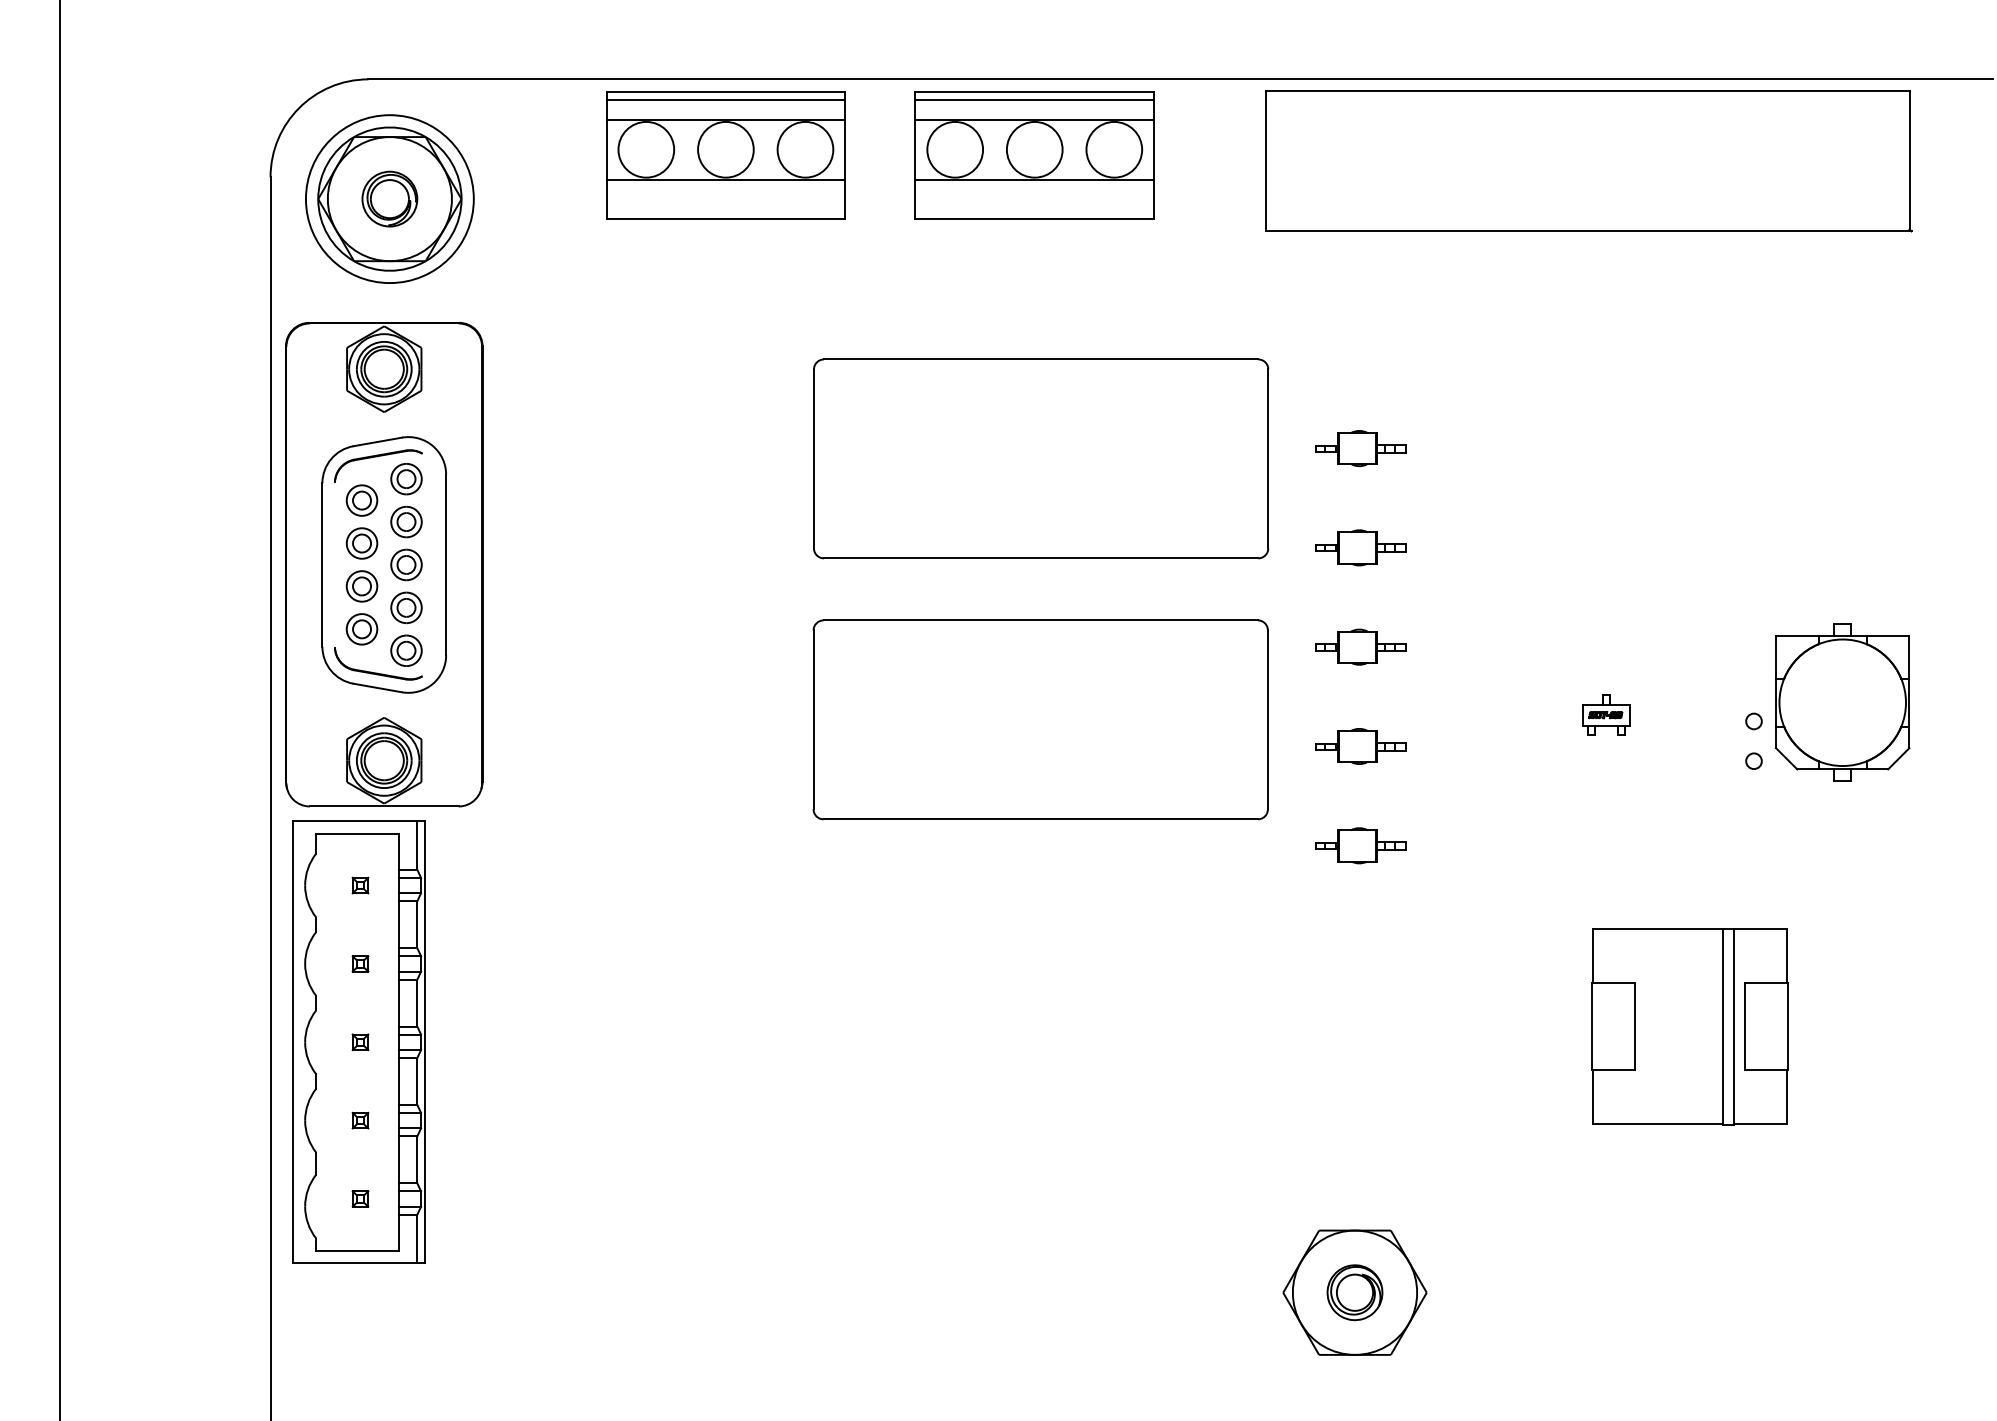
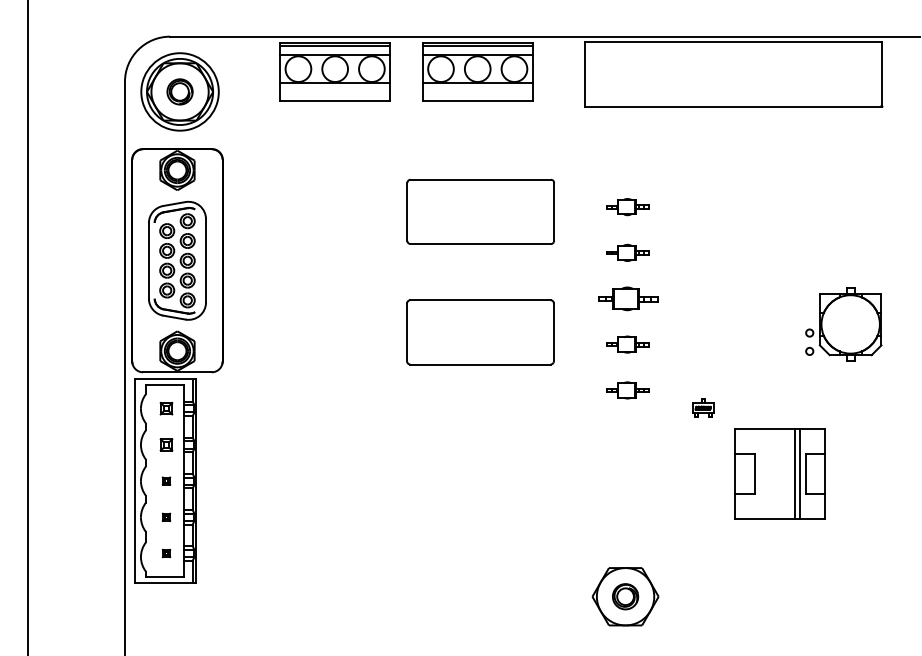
part: (1040, 458) -> (480, 211), size x0.7
part: (1359, 646) -> (627, 298), size x1.4
part: (1606, 713) -> (703, 407), moved
part: (1040, 720) -> (480, 332), size x0.7
part: (360, 884) -> (166, 408), size x1.6
part: (360, 962) -> (166, 444), size x1.6

